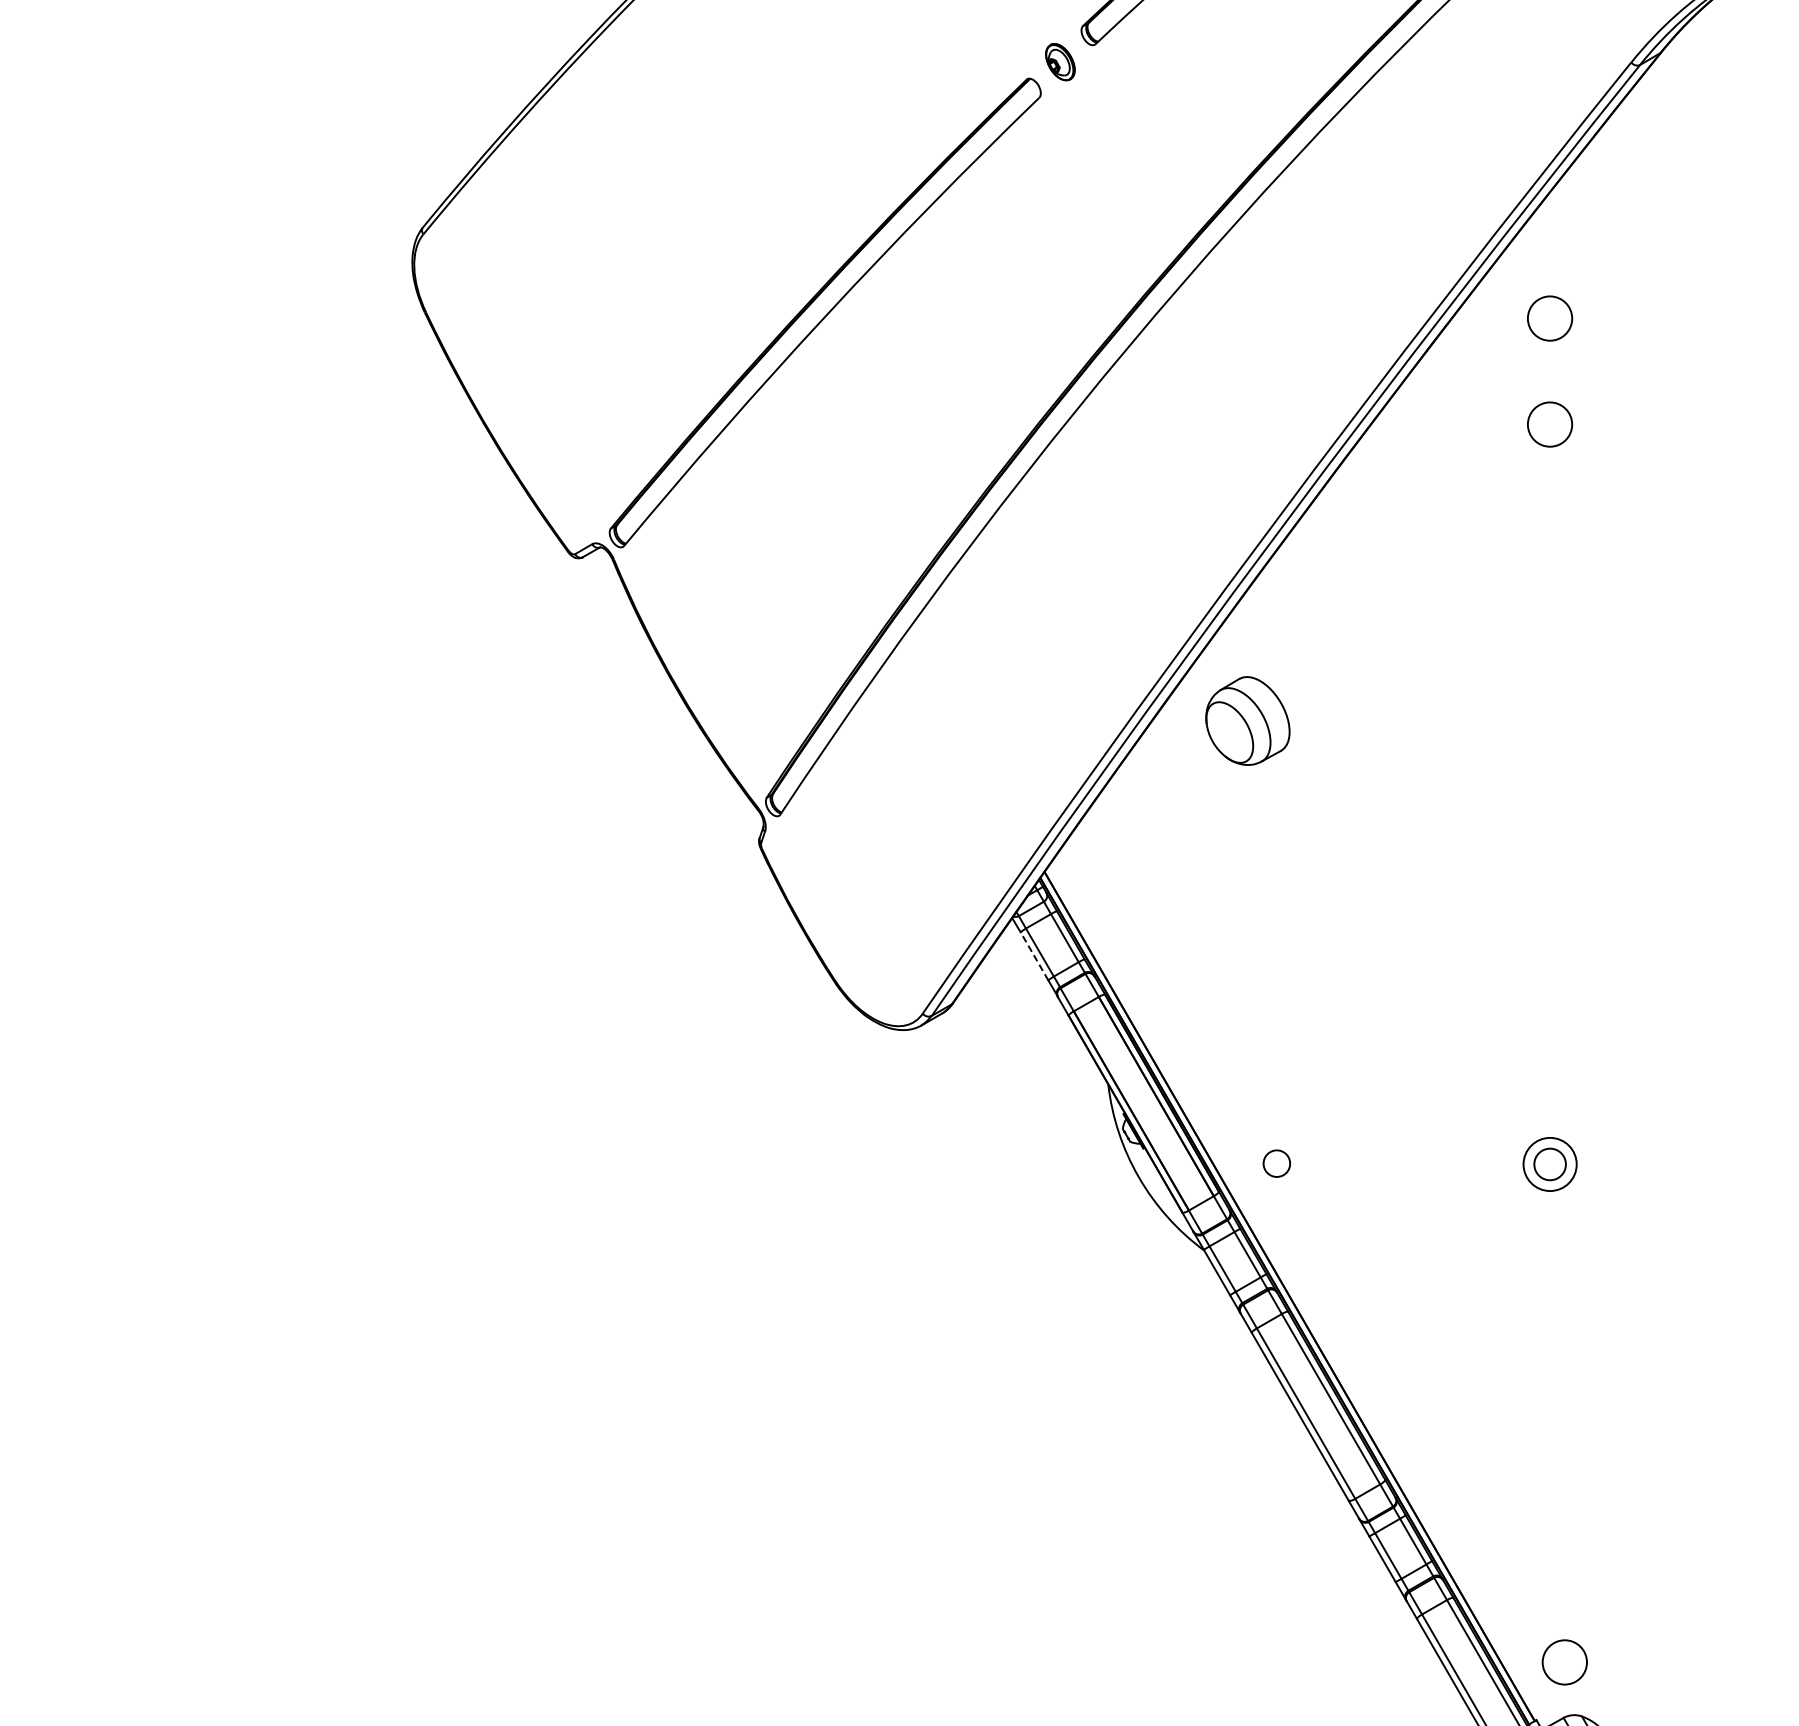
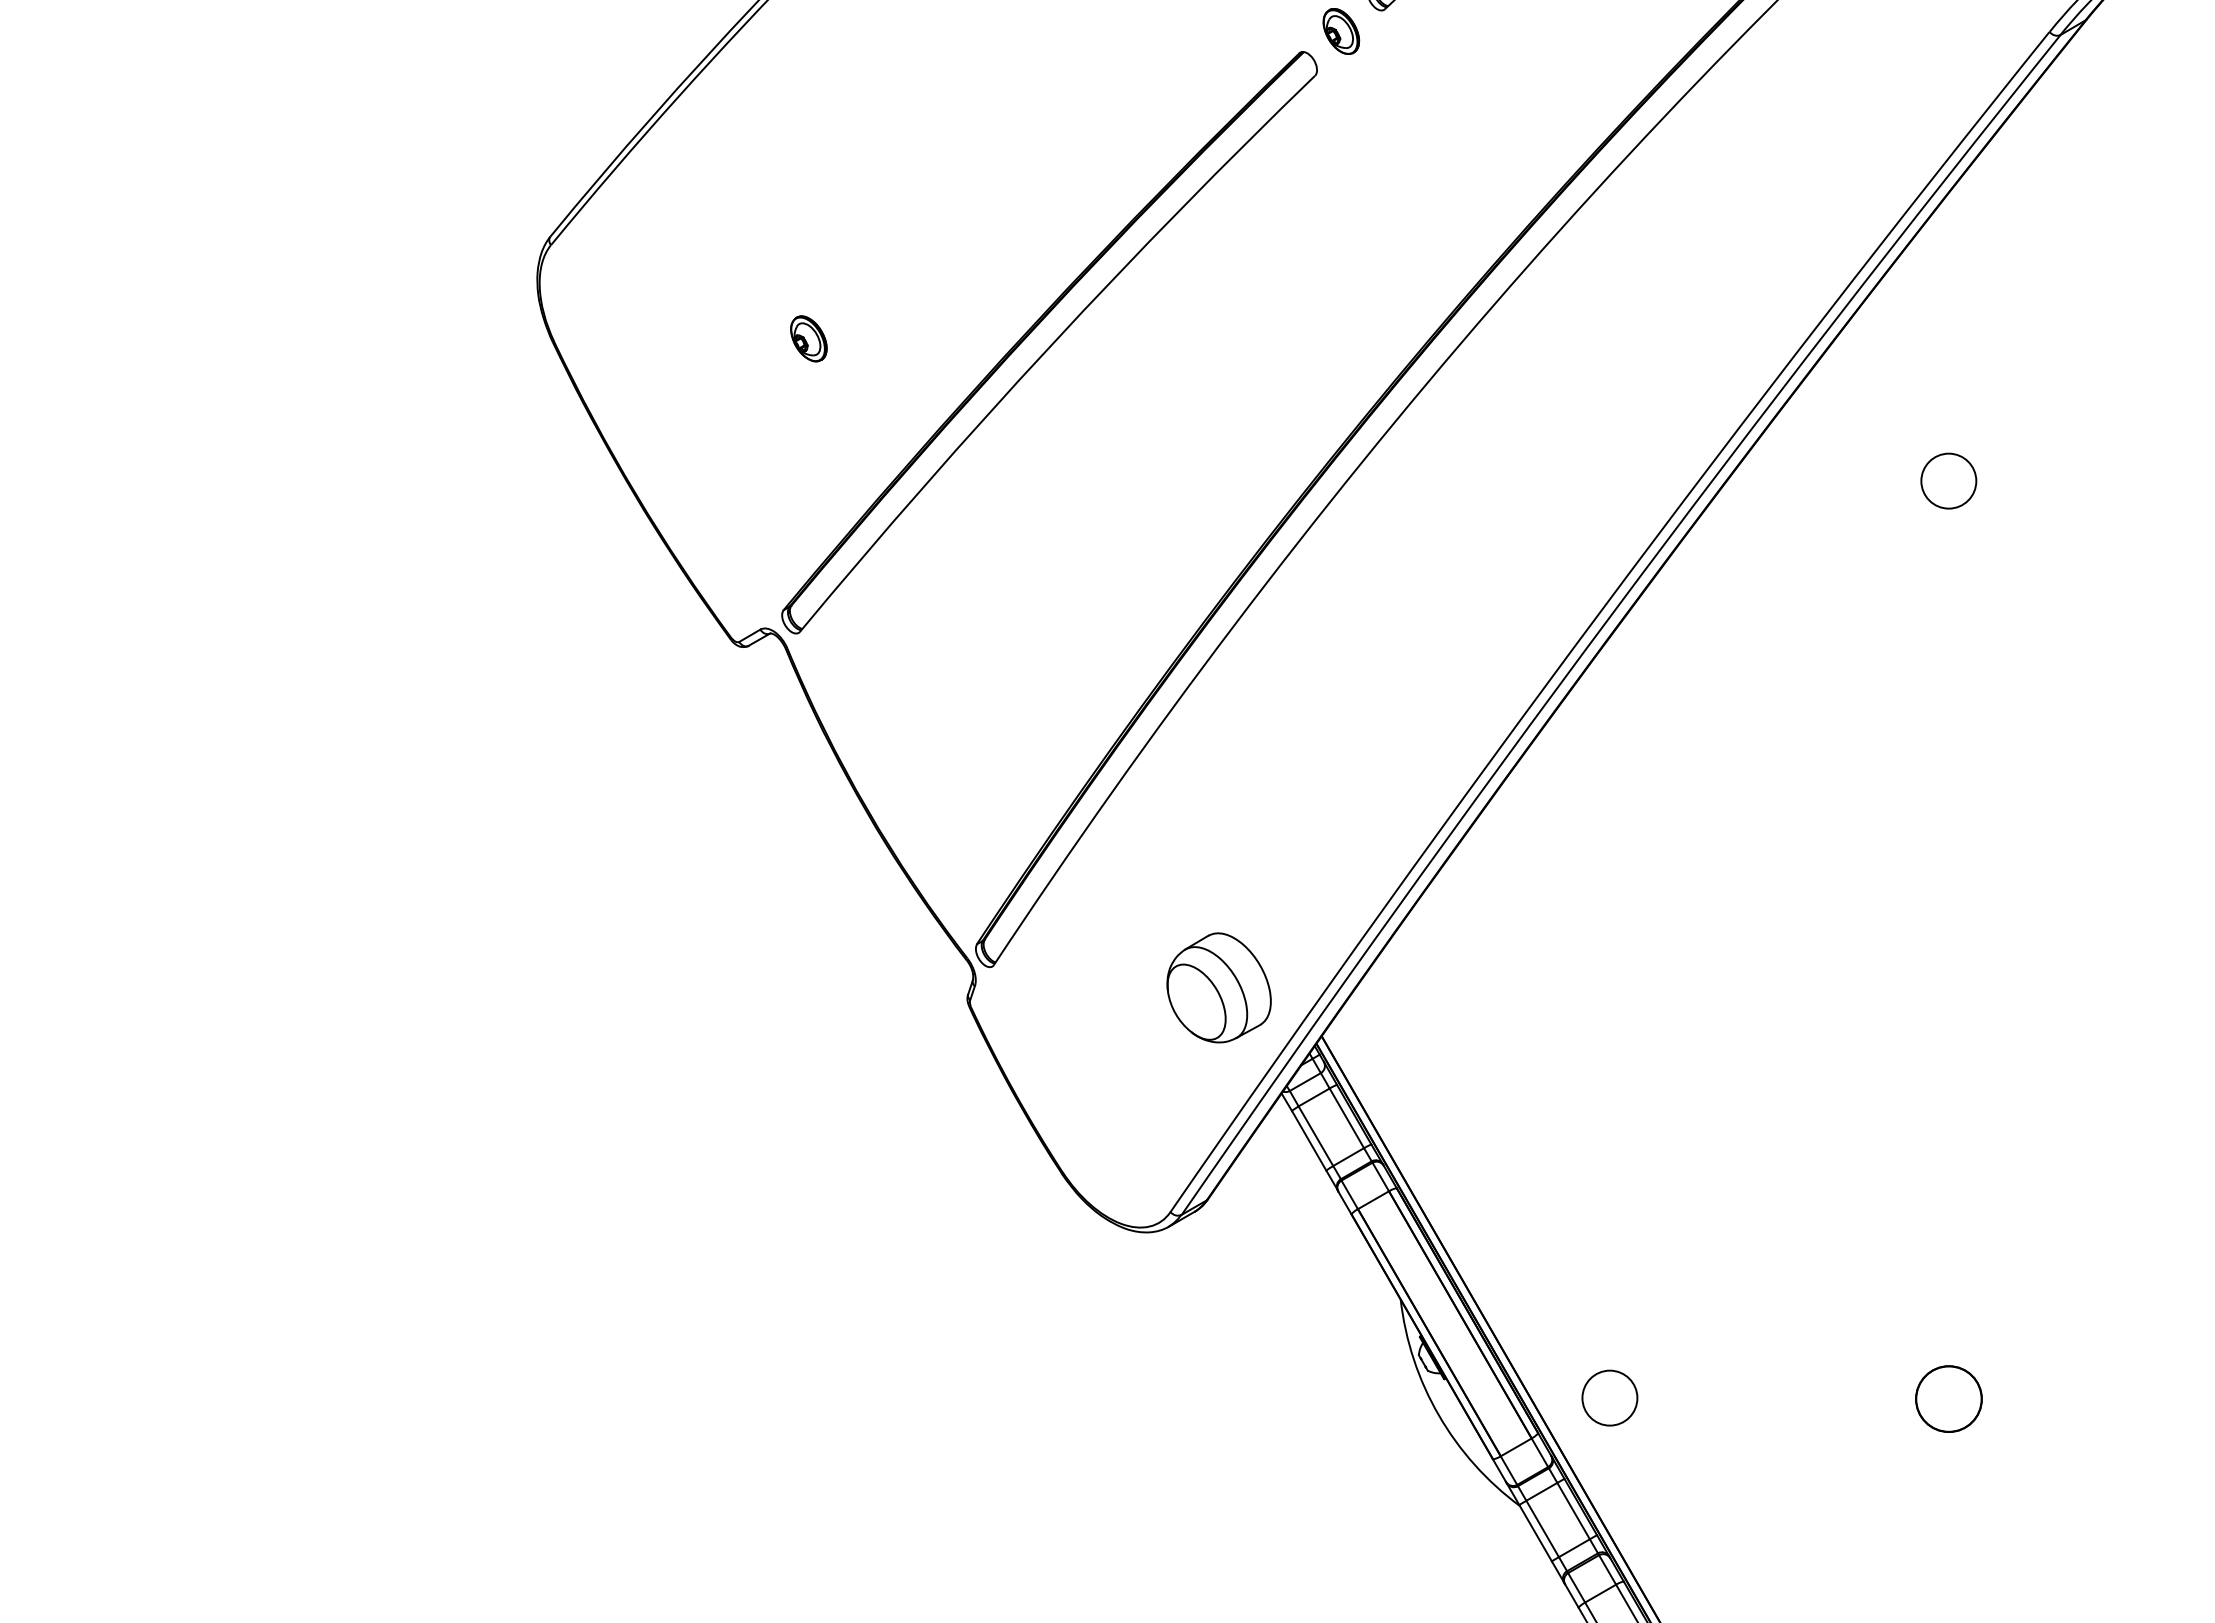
part: (631, 309) -> (809, 338), added
circle: (1550, 318) -> (1949, 349), removed
part: (1247, 720) -> (1218, 987), moved
line: (1034, 956) -> (1309, 1141), dashed -> solid
circle: (1276, 1163) -> (1609, 1397), size x1.67
circle: (1549, 1164) -> (1948, 1399), size x1.67

